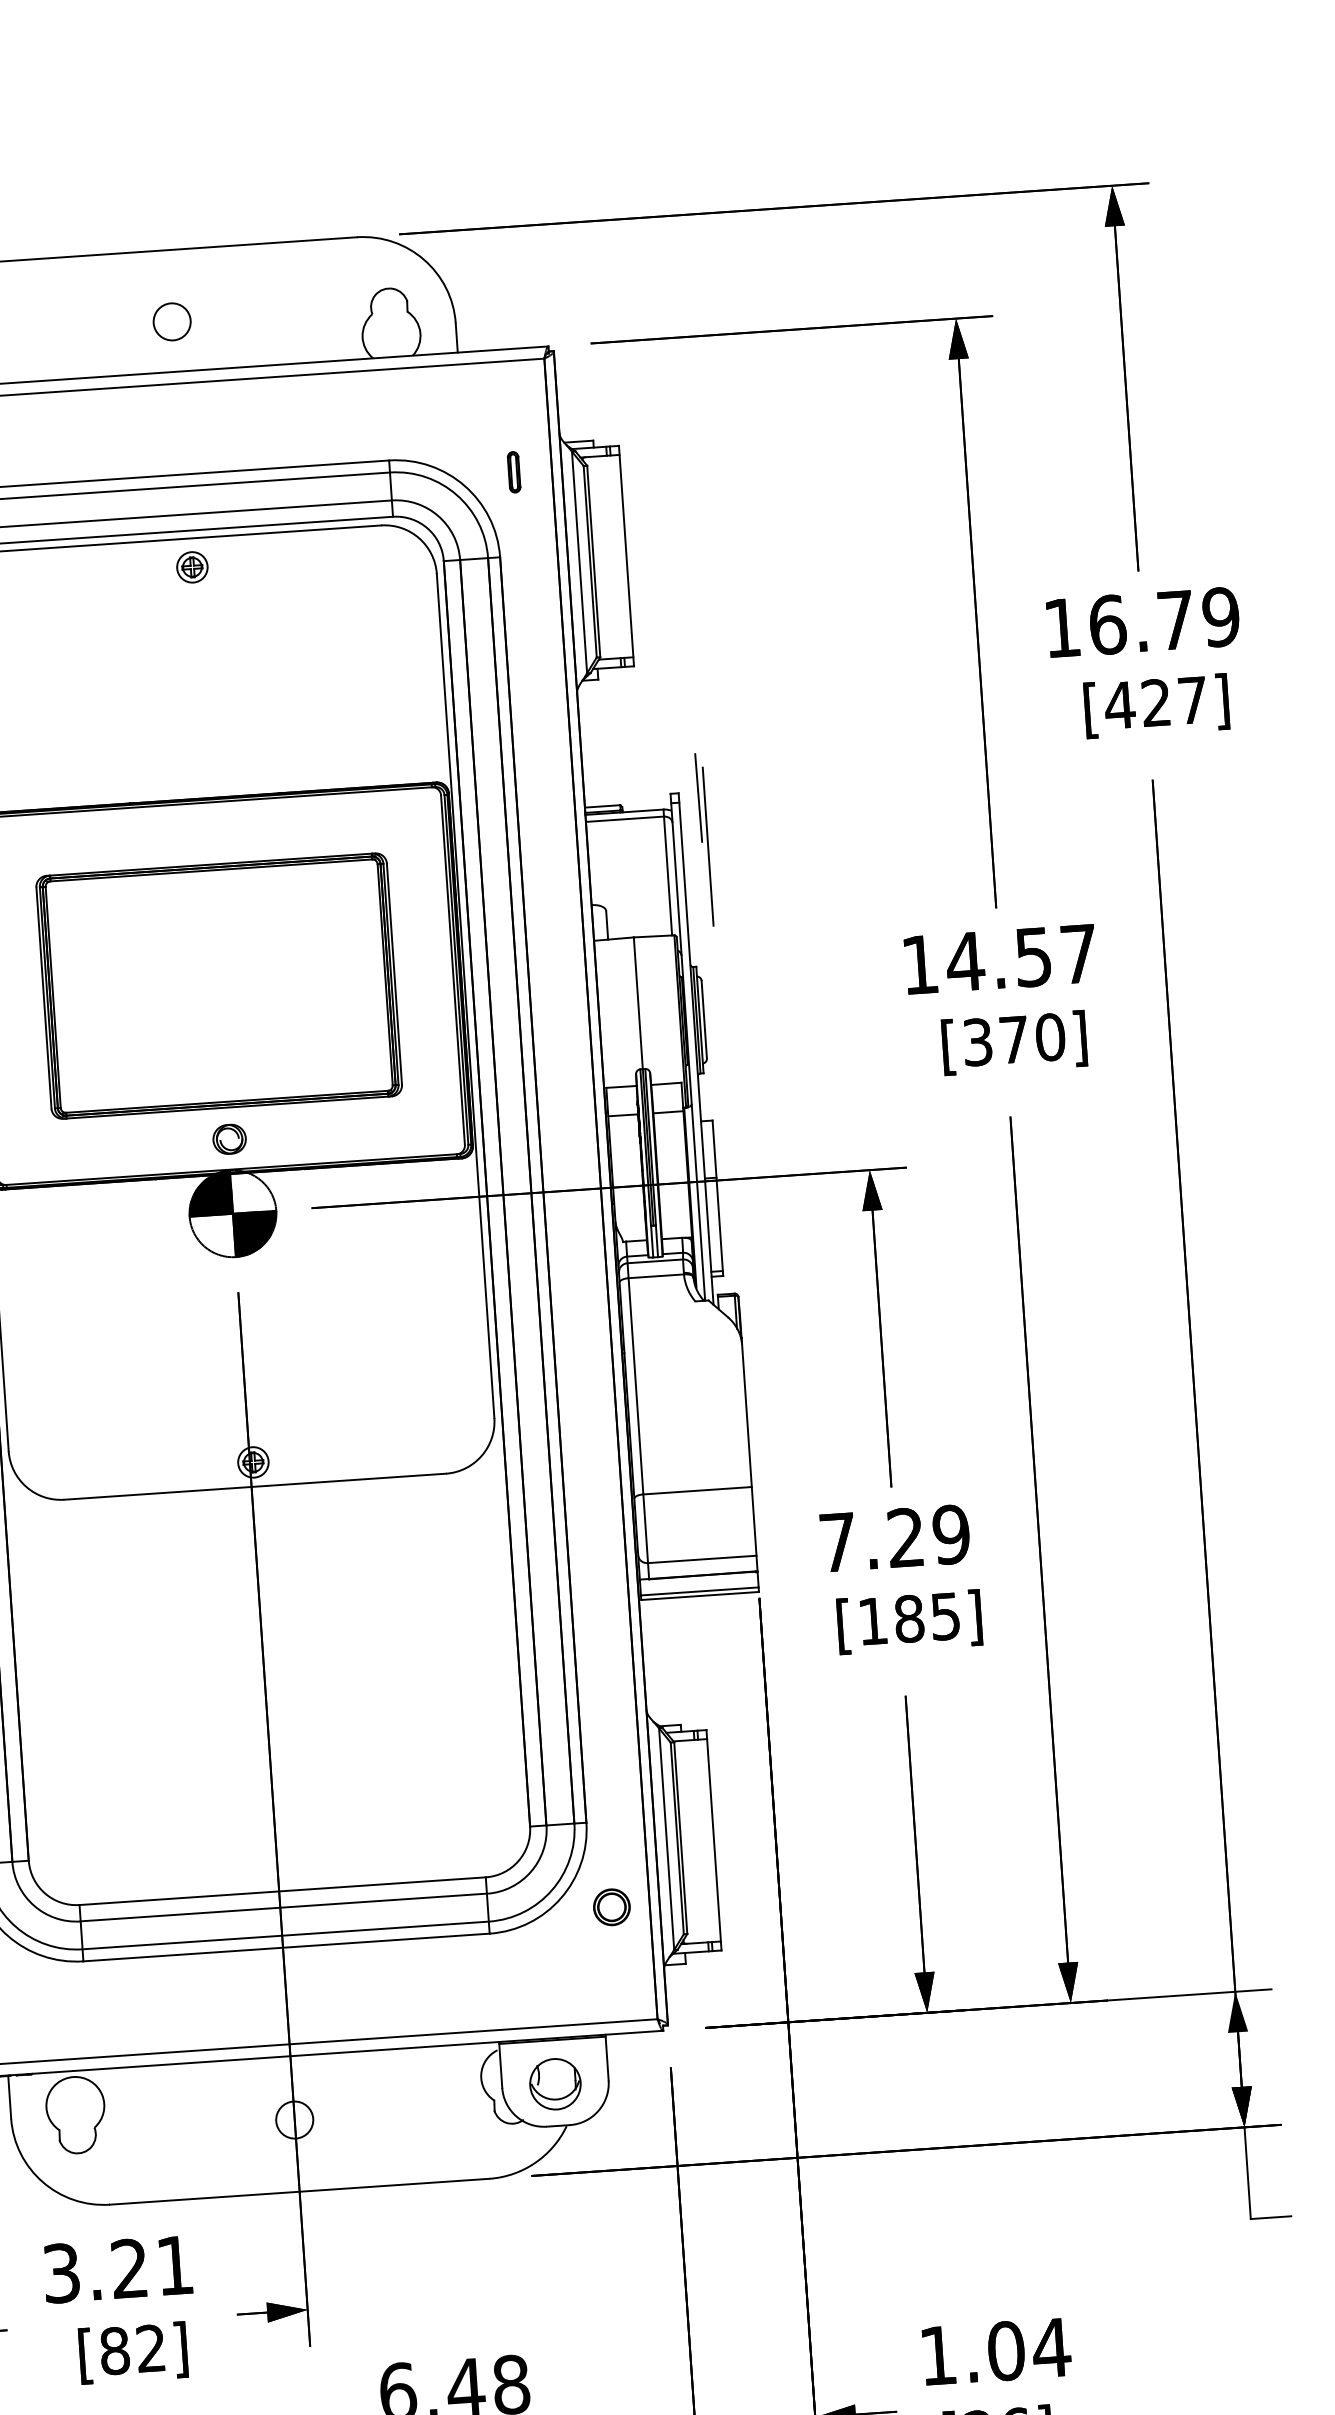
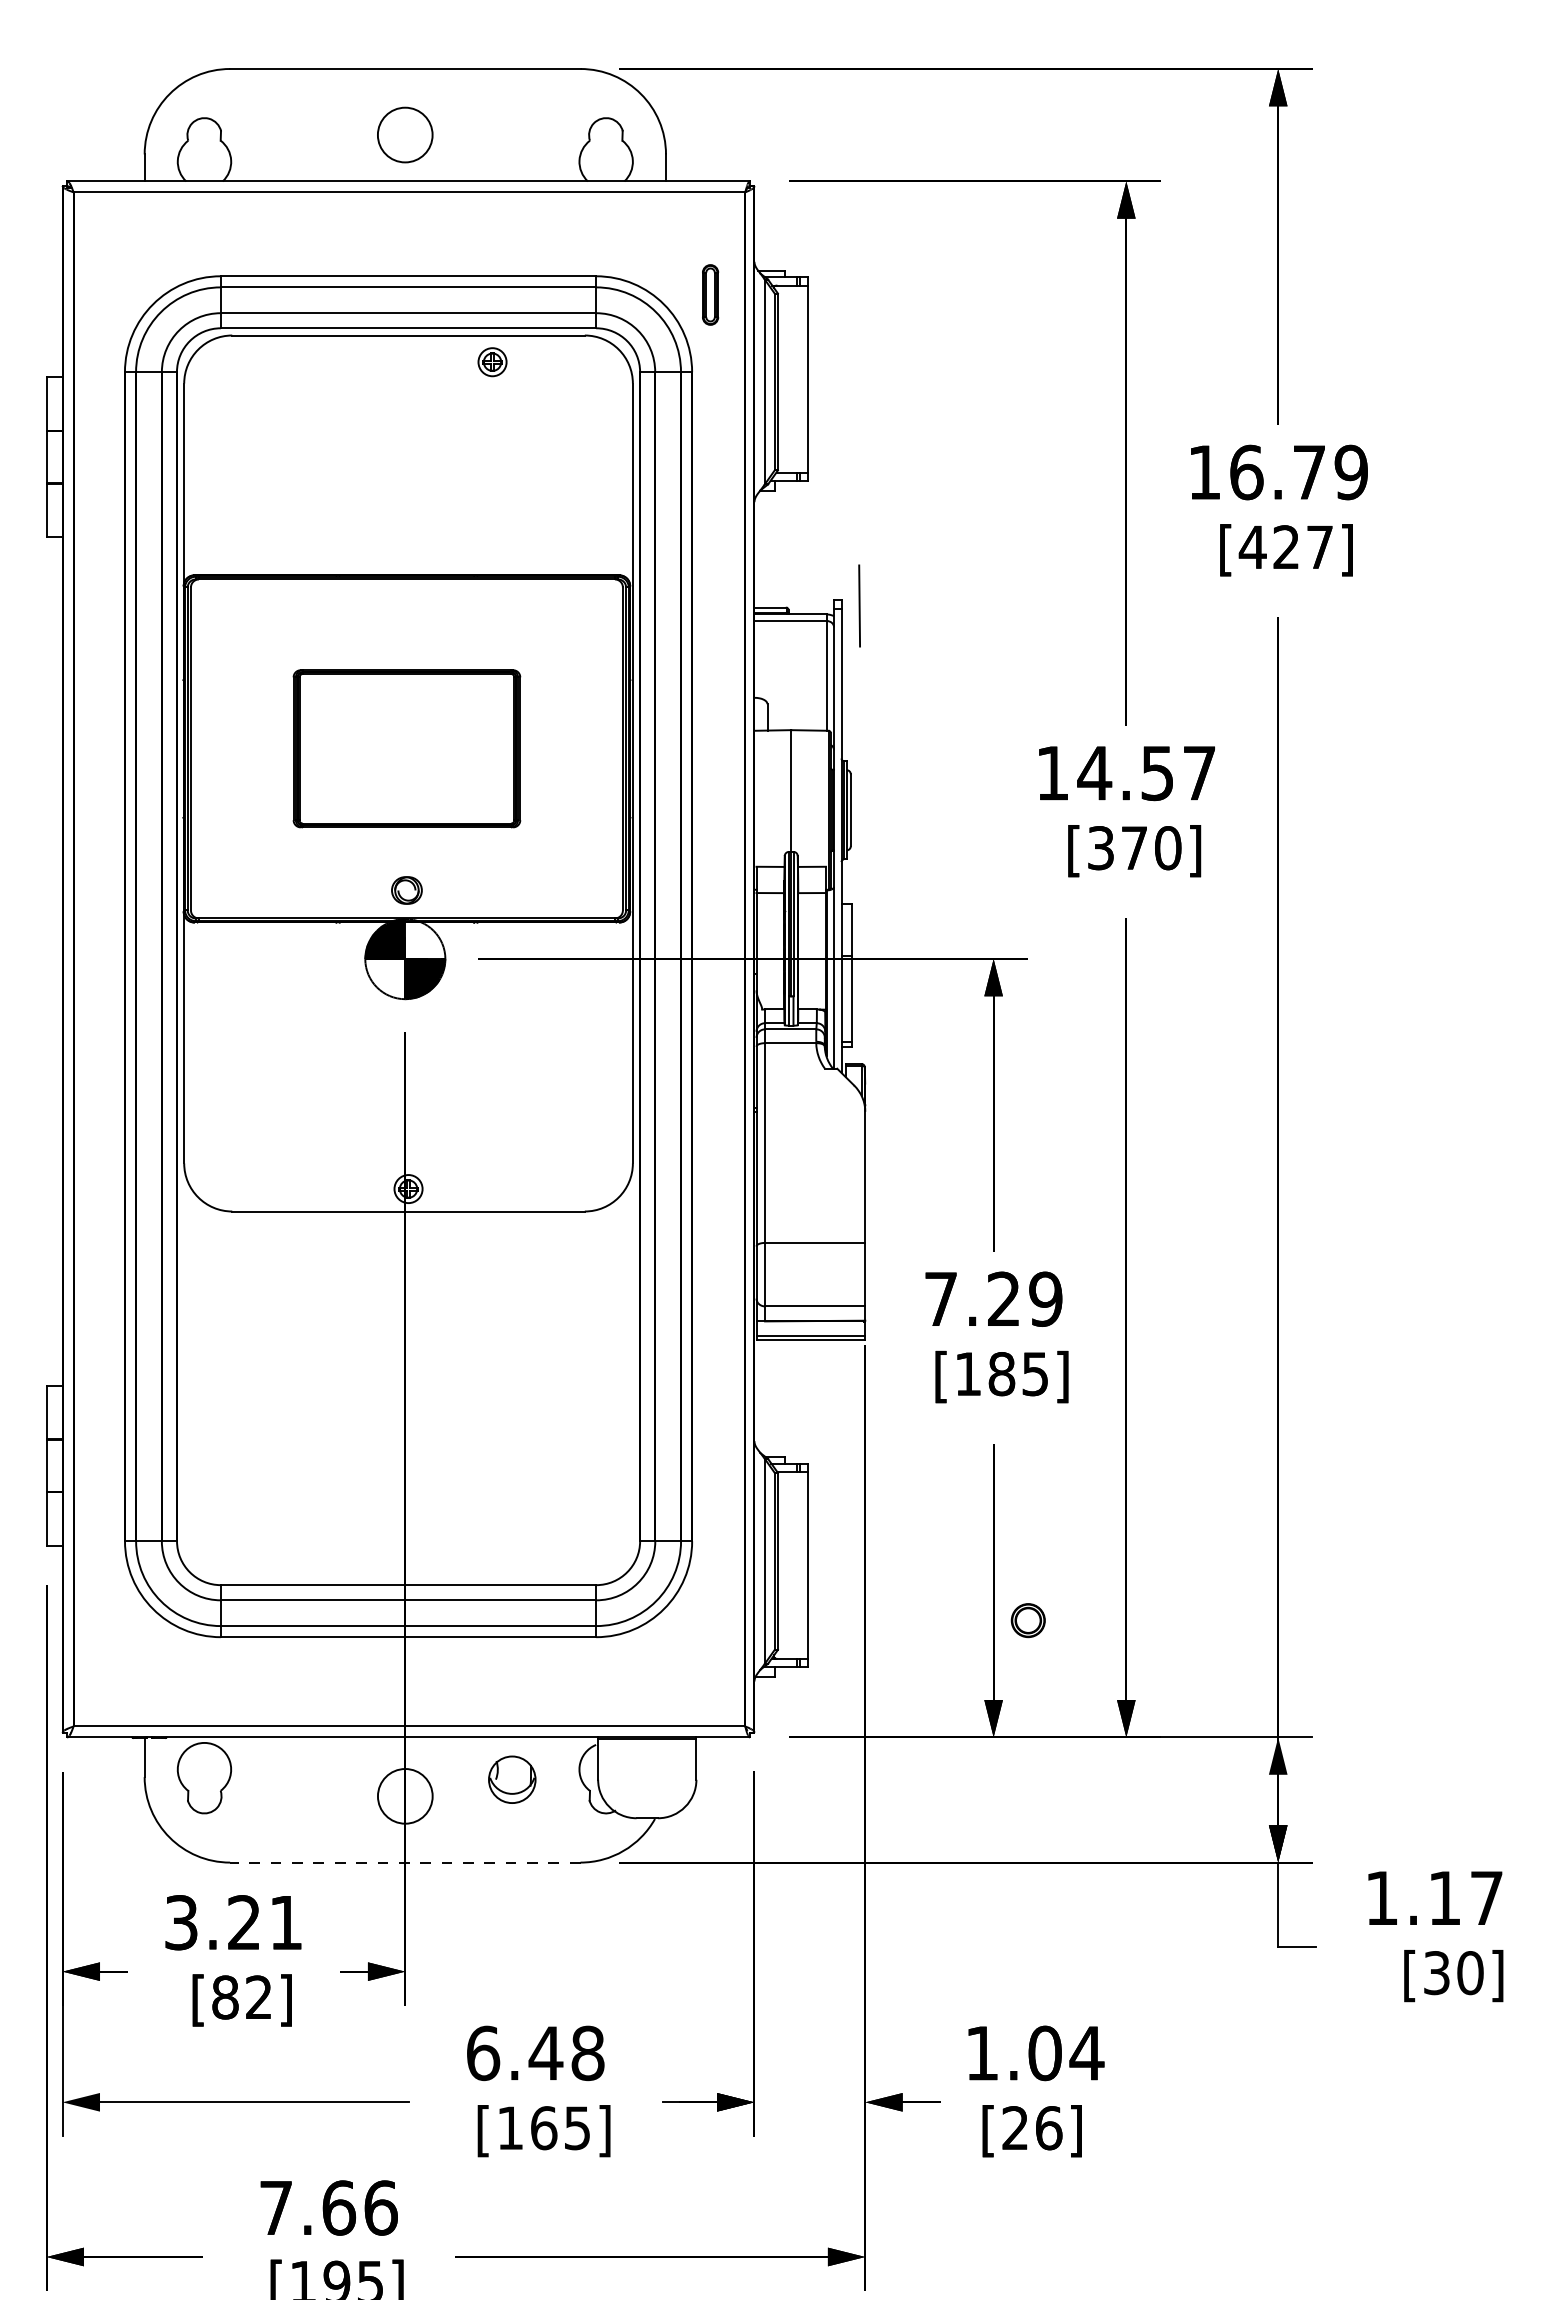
circle: (172, 322) -> (405, 135), size x1.6
part: (513, 471) -> (709, 294), size x1.6
part: (192, 567) -> (492, 362), moved
line: (708, 846) -> (865, 651), removed
part: (218, 985) -> (406, 748), size x0.7
part: (611, 1907) -> (1027, 1620), moved
part: (555, 2083) -> (512, 1779), moved
circle: (294, 2120) -> (405, 1796), size x1.6
line: (298, 2191) -> (404, 1862), solid -> dashed

